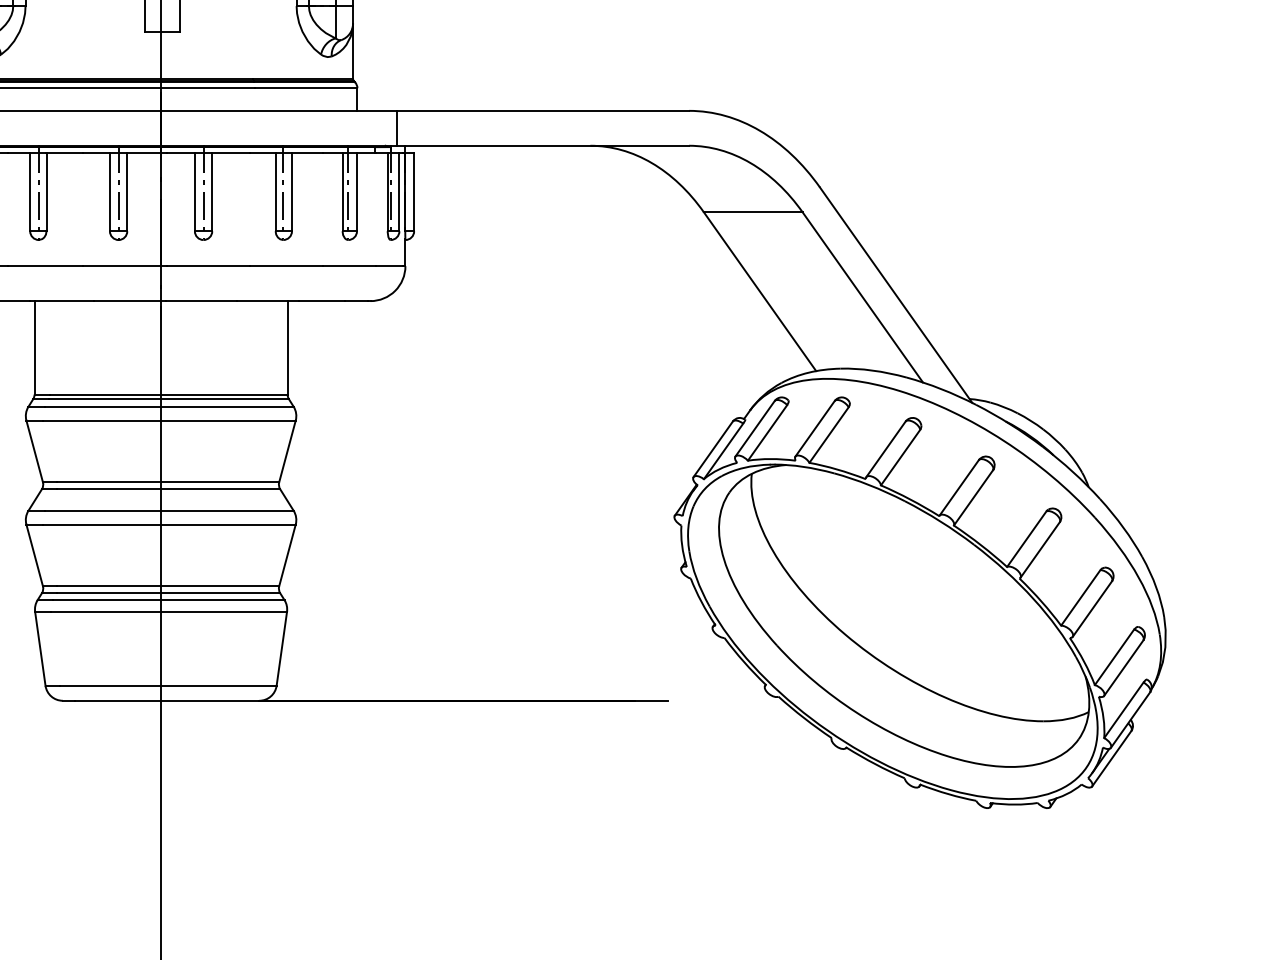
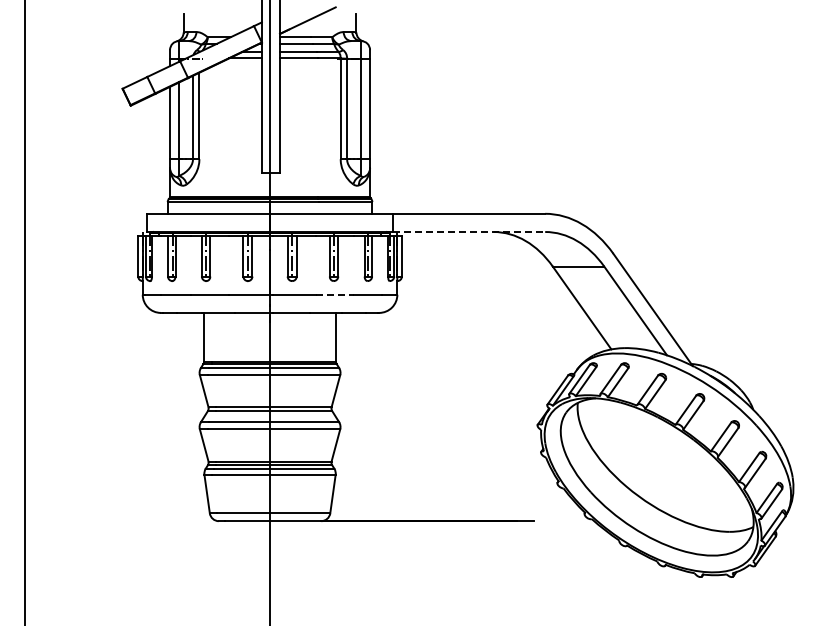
line: (543, 146) -> (469, 232), solid -> dashed
line: (286, 265) -> (335, 294), solid -> dashed

